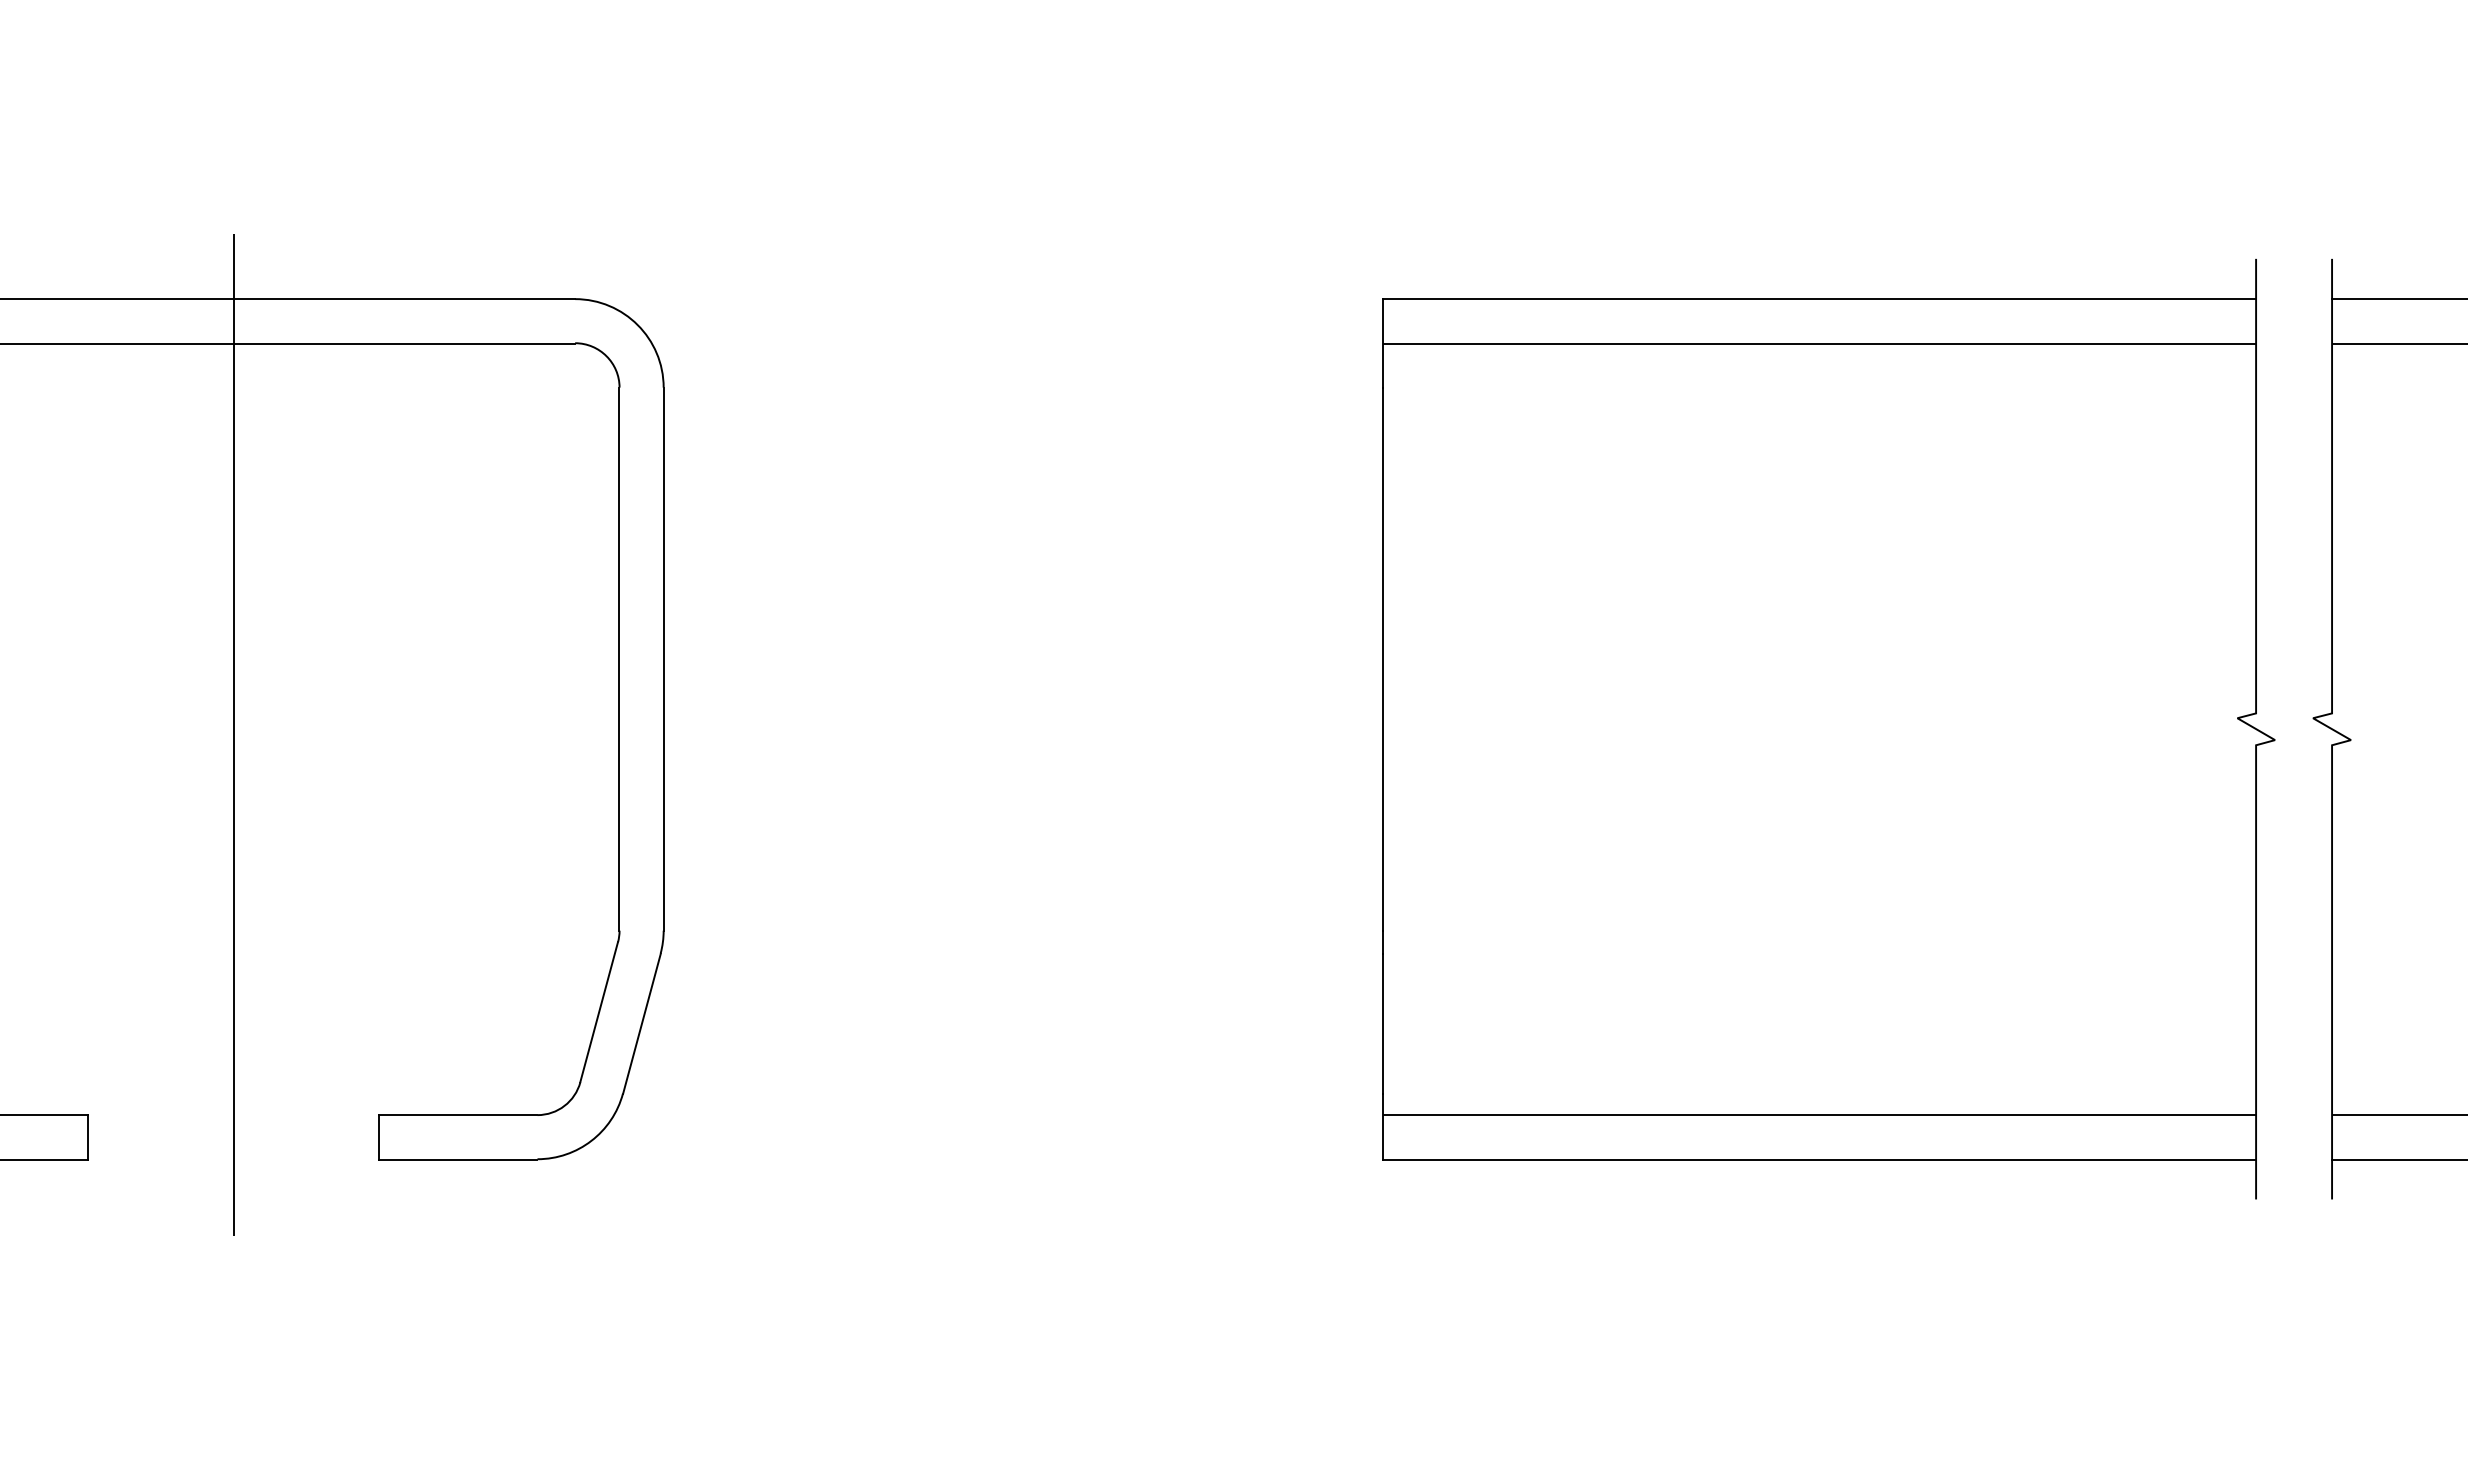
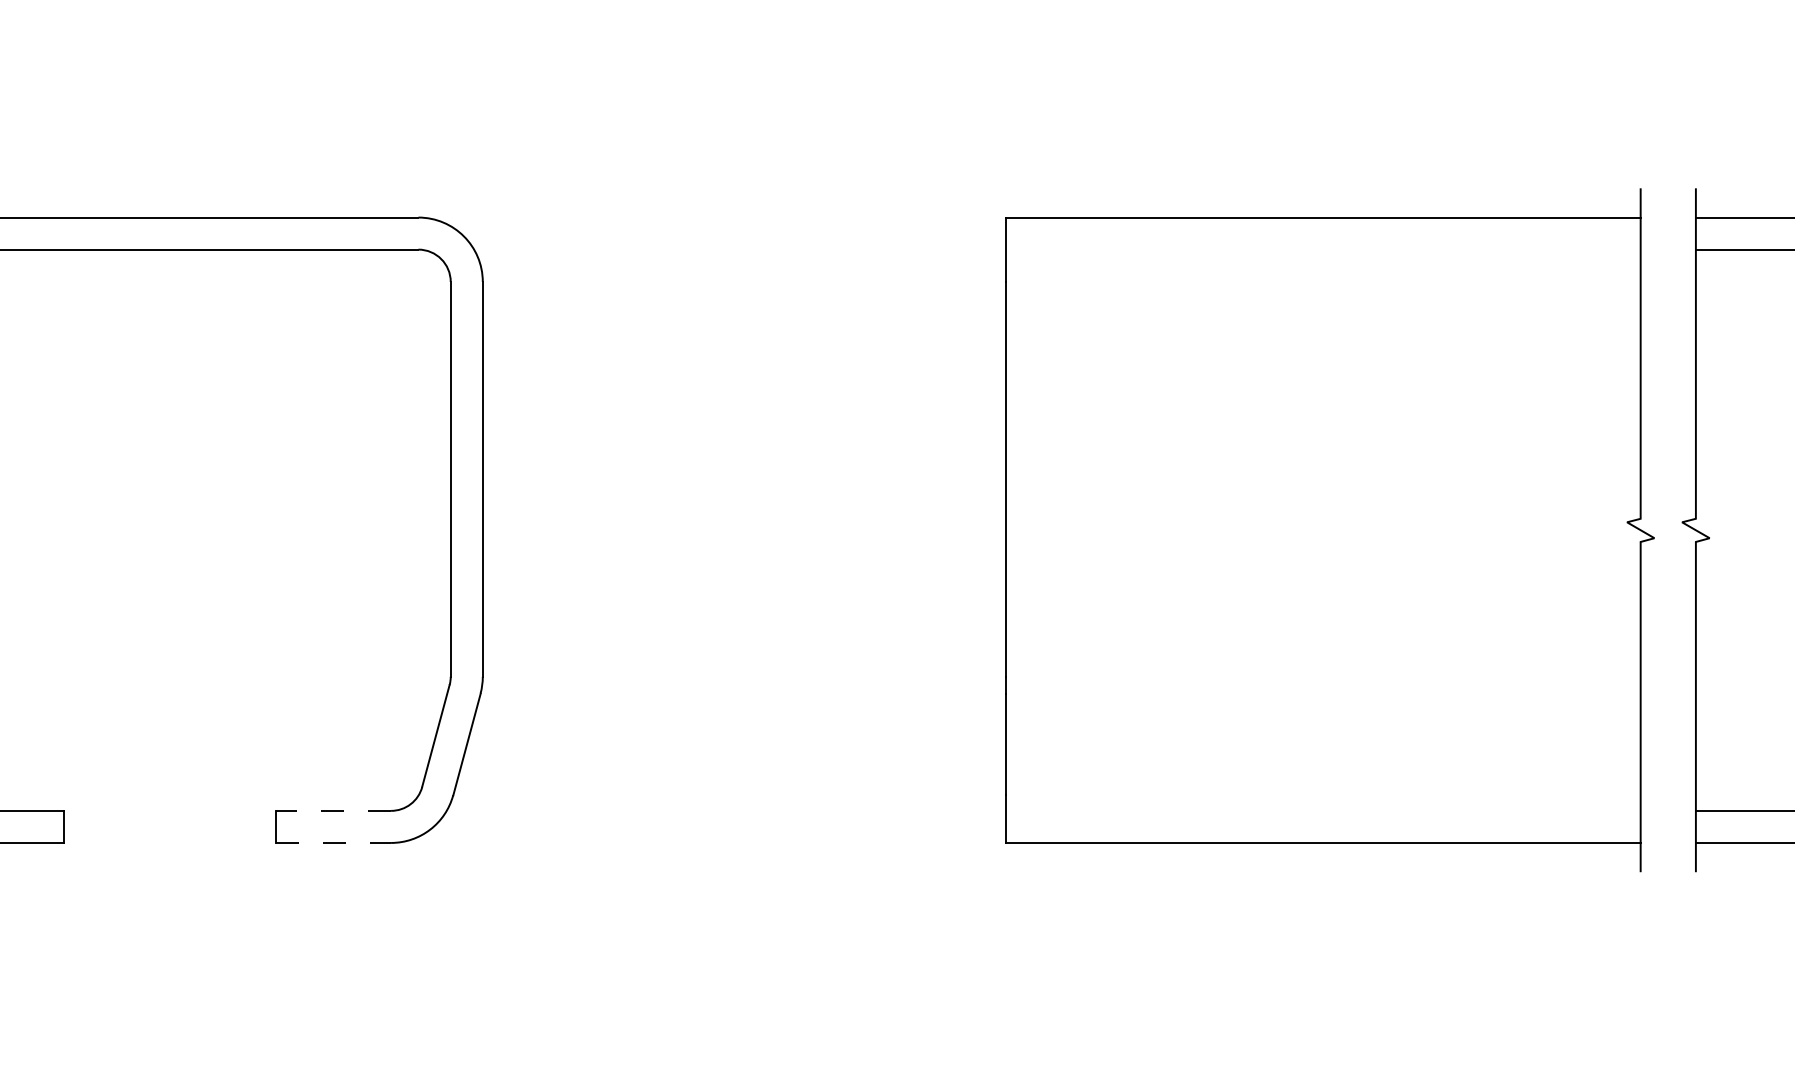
line: (1819, 343) -> (1323, 249), removed
line: (233, 734) -> (170, 534), removed
line: (457, 1115) -> (332, 811), solid -> dashed
line: (1819, 1115) -> (1323, 811), removed
line: (458, 1159) -> (333, 843), solid -> dashed

